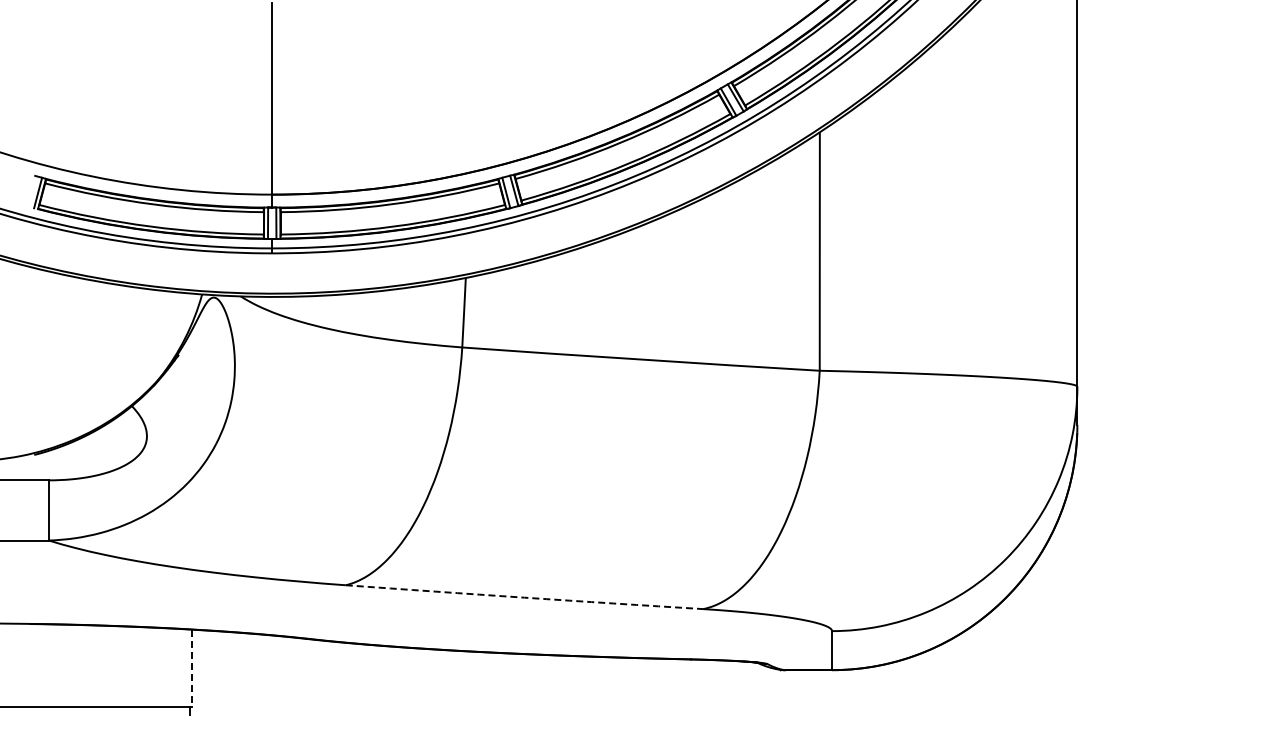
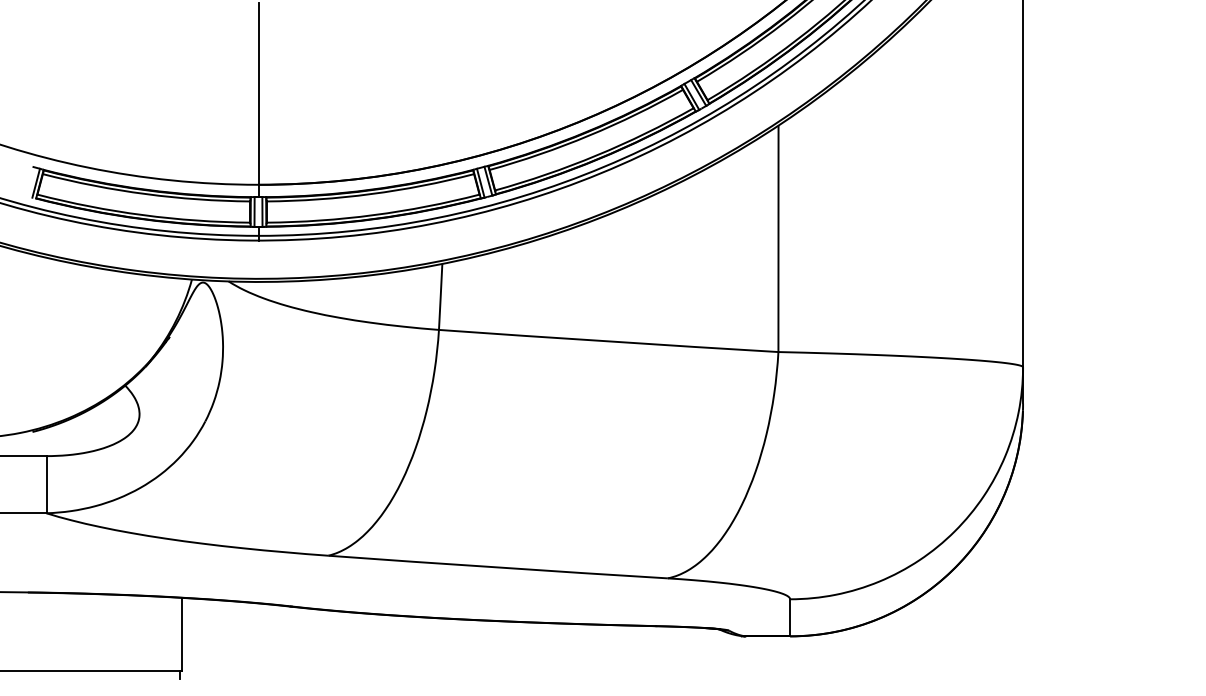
arc: (524, 597) -> (498, 567), dashed -> solid
line: (191, 668) -> (181, 634), dashed -> solid

